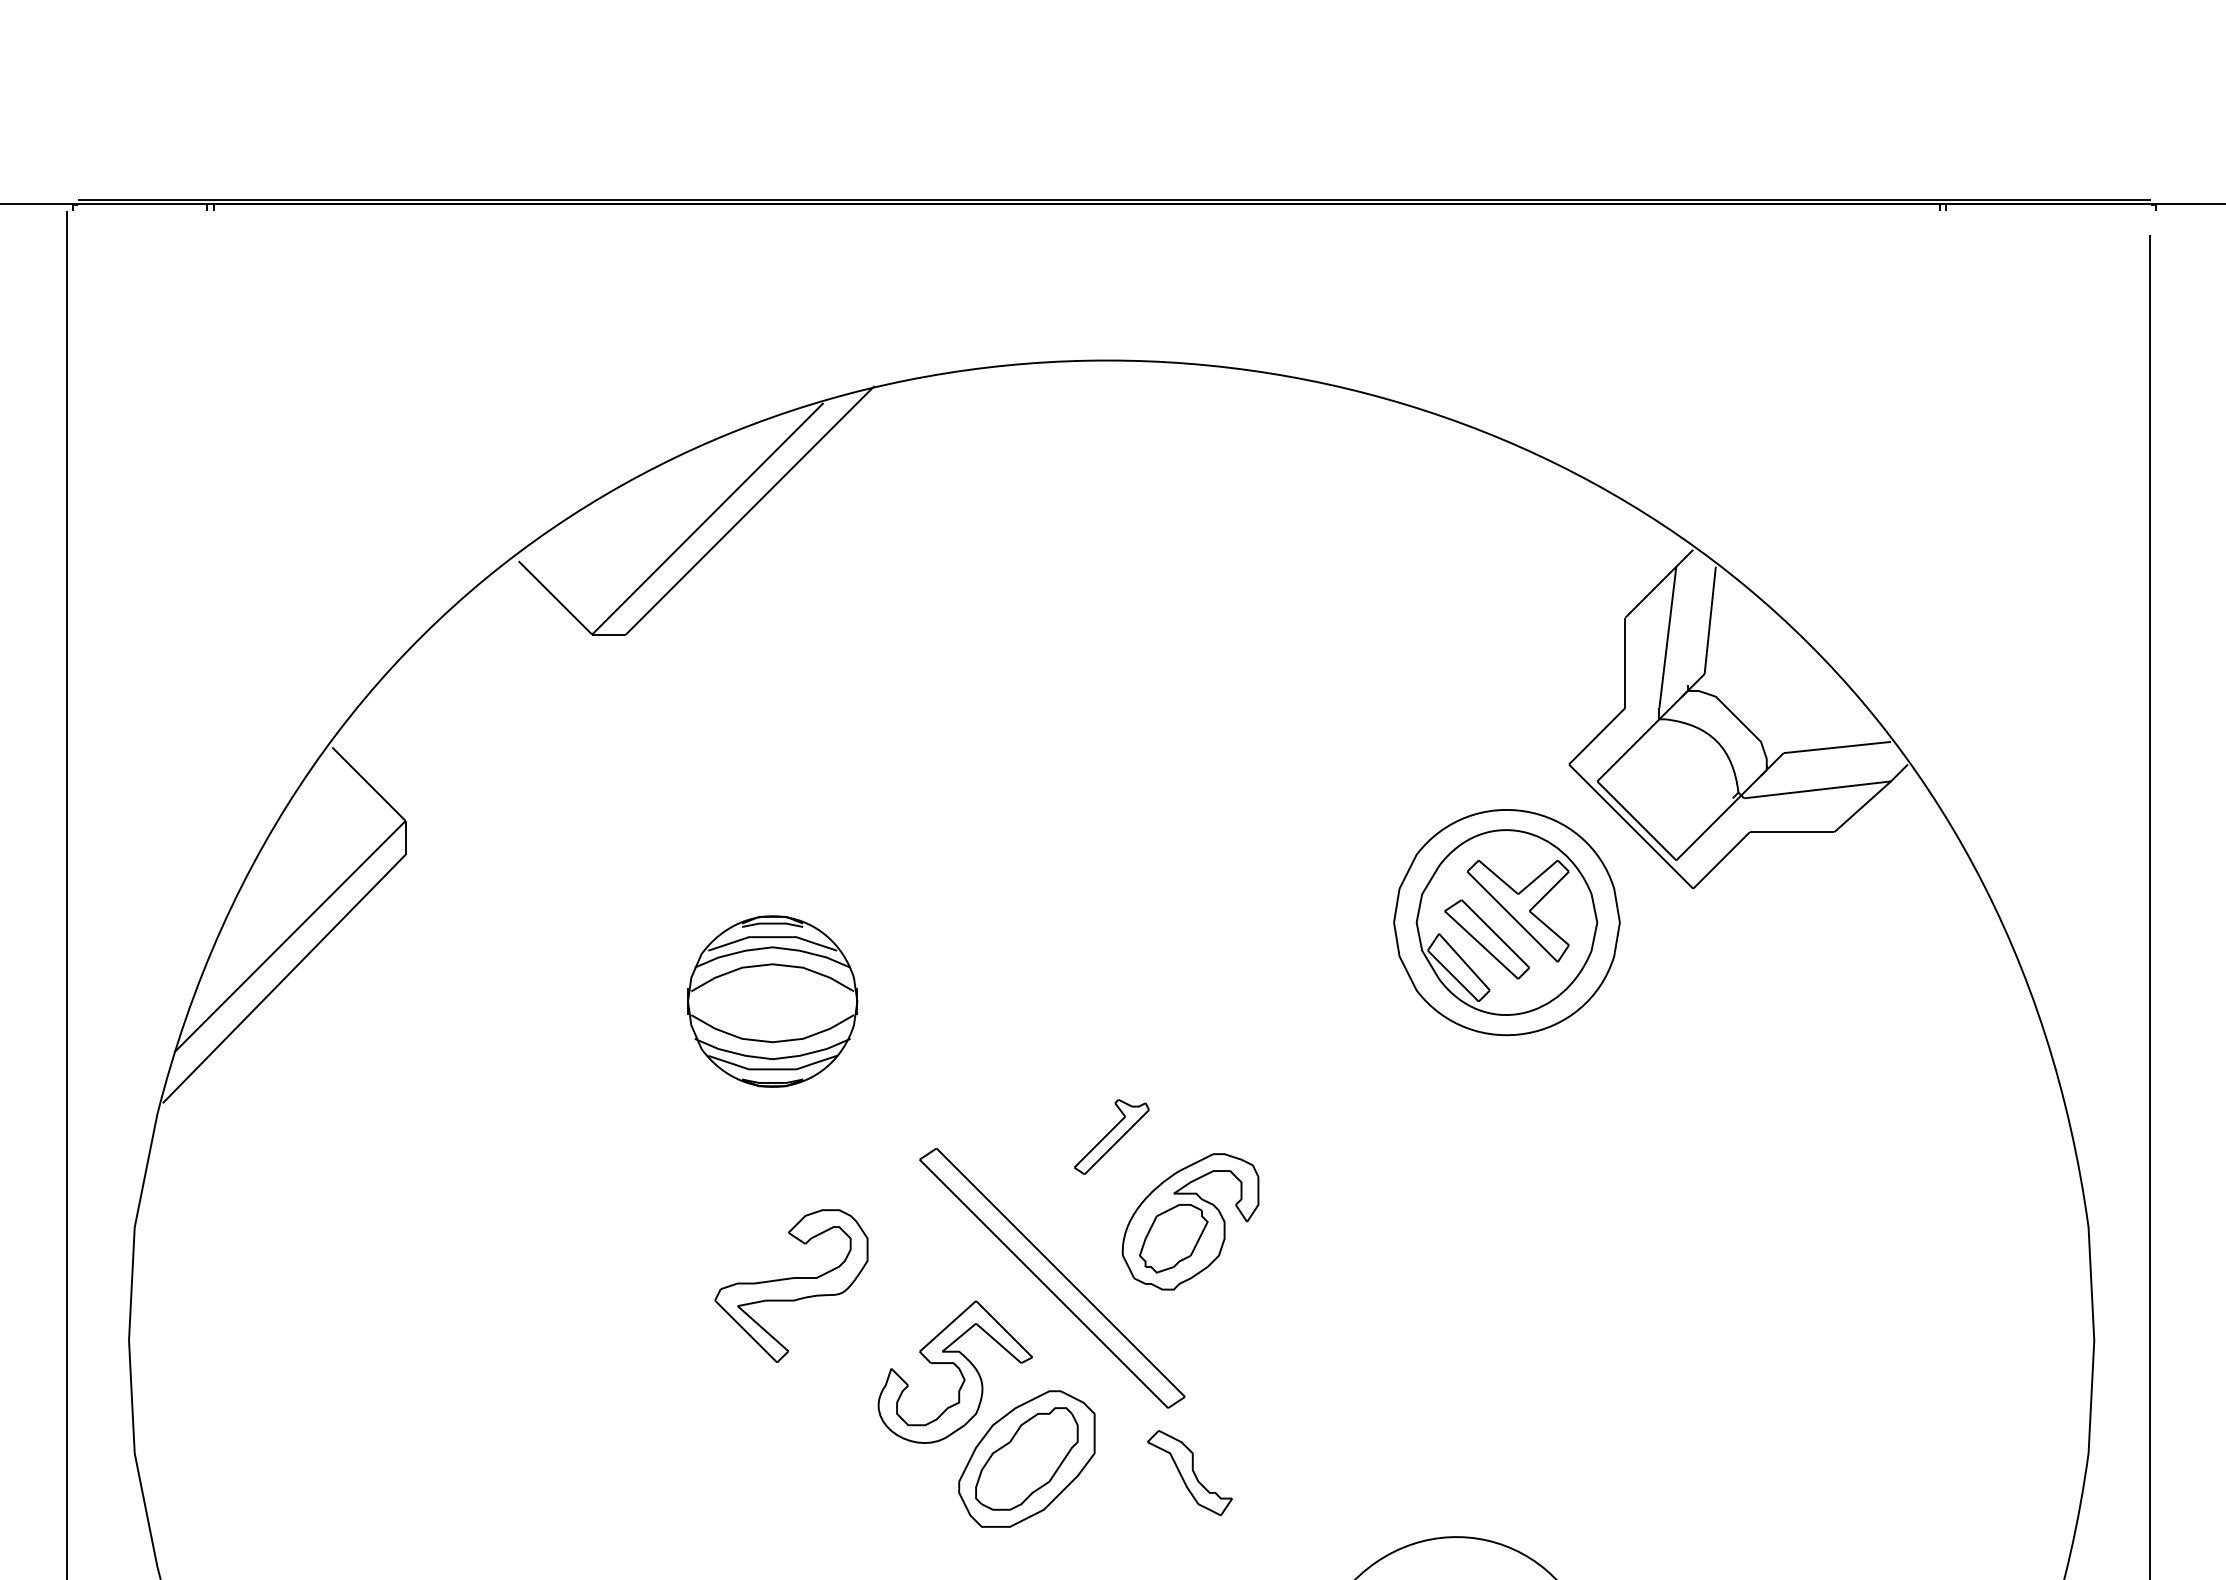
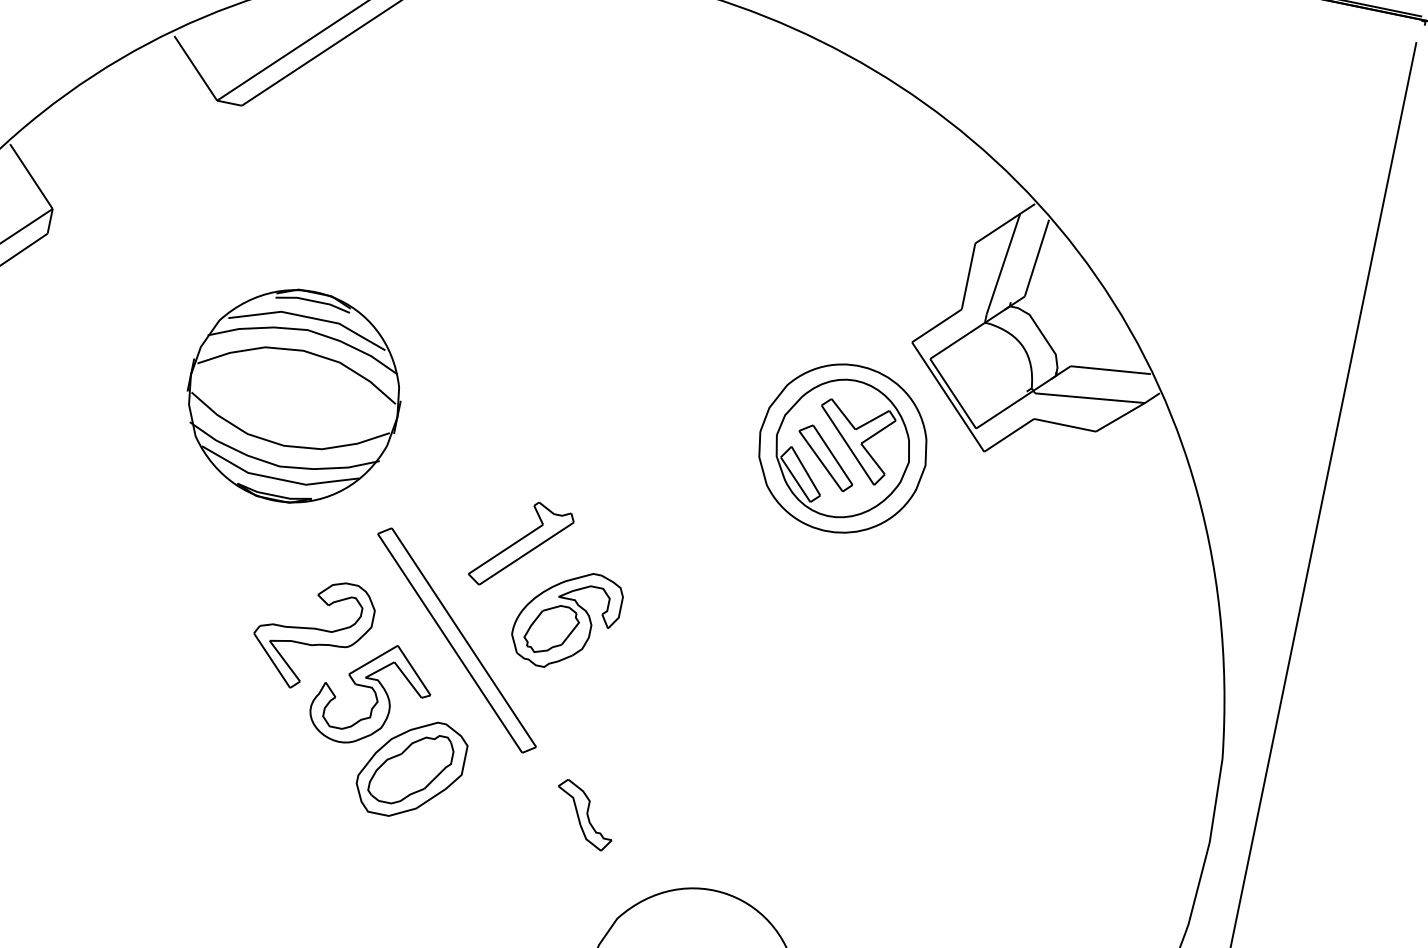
part: (772, 1001) -> (293, 396), size x1.67
part: (1111, 1136) -> (521, 545), size x1.67
part: (791, 1285) -> (312, 633), moved
part: (1189, 1473) -> (584, 815), moved

